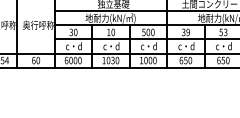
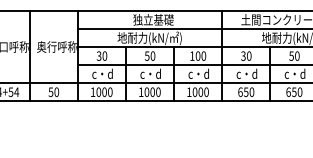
text: (108, 31) -> (146, 55), 10 -> 50
text: (144, 31) -> (192, 55), 500 -> 100
text: (187, 31) -> (248, 55), 39 -> 30
text: (225, 31) -> (297, 55), 53 -> 50
text: (33, 59) -> (50, 91), 60 -> 50
text: (112, 59) -> (152, 91), 1030 -> 1000
text: (66, 60) -> (92, 92), 6000 -> 1000

